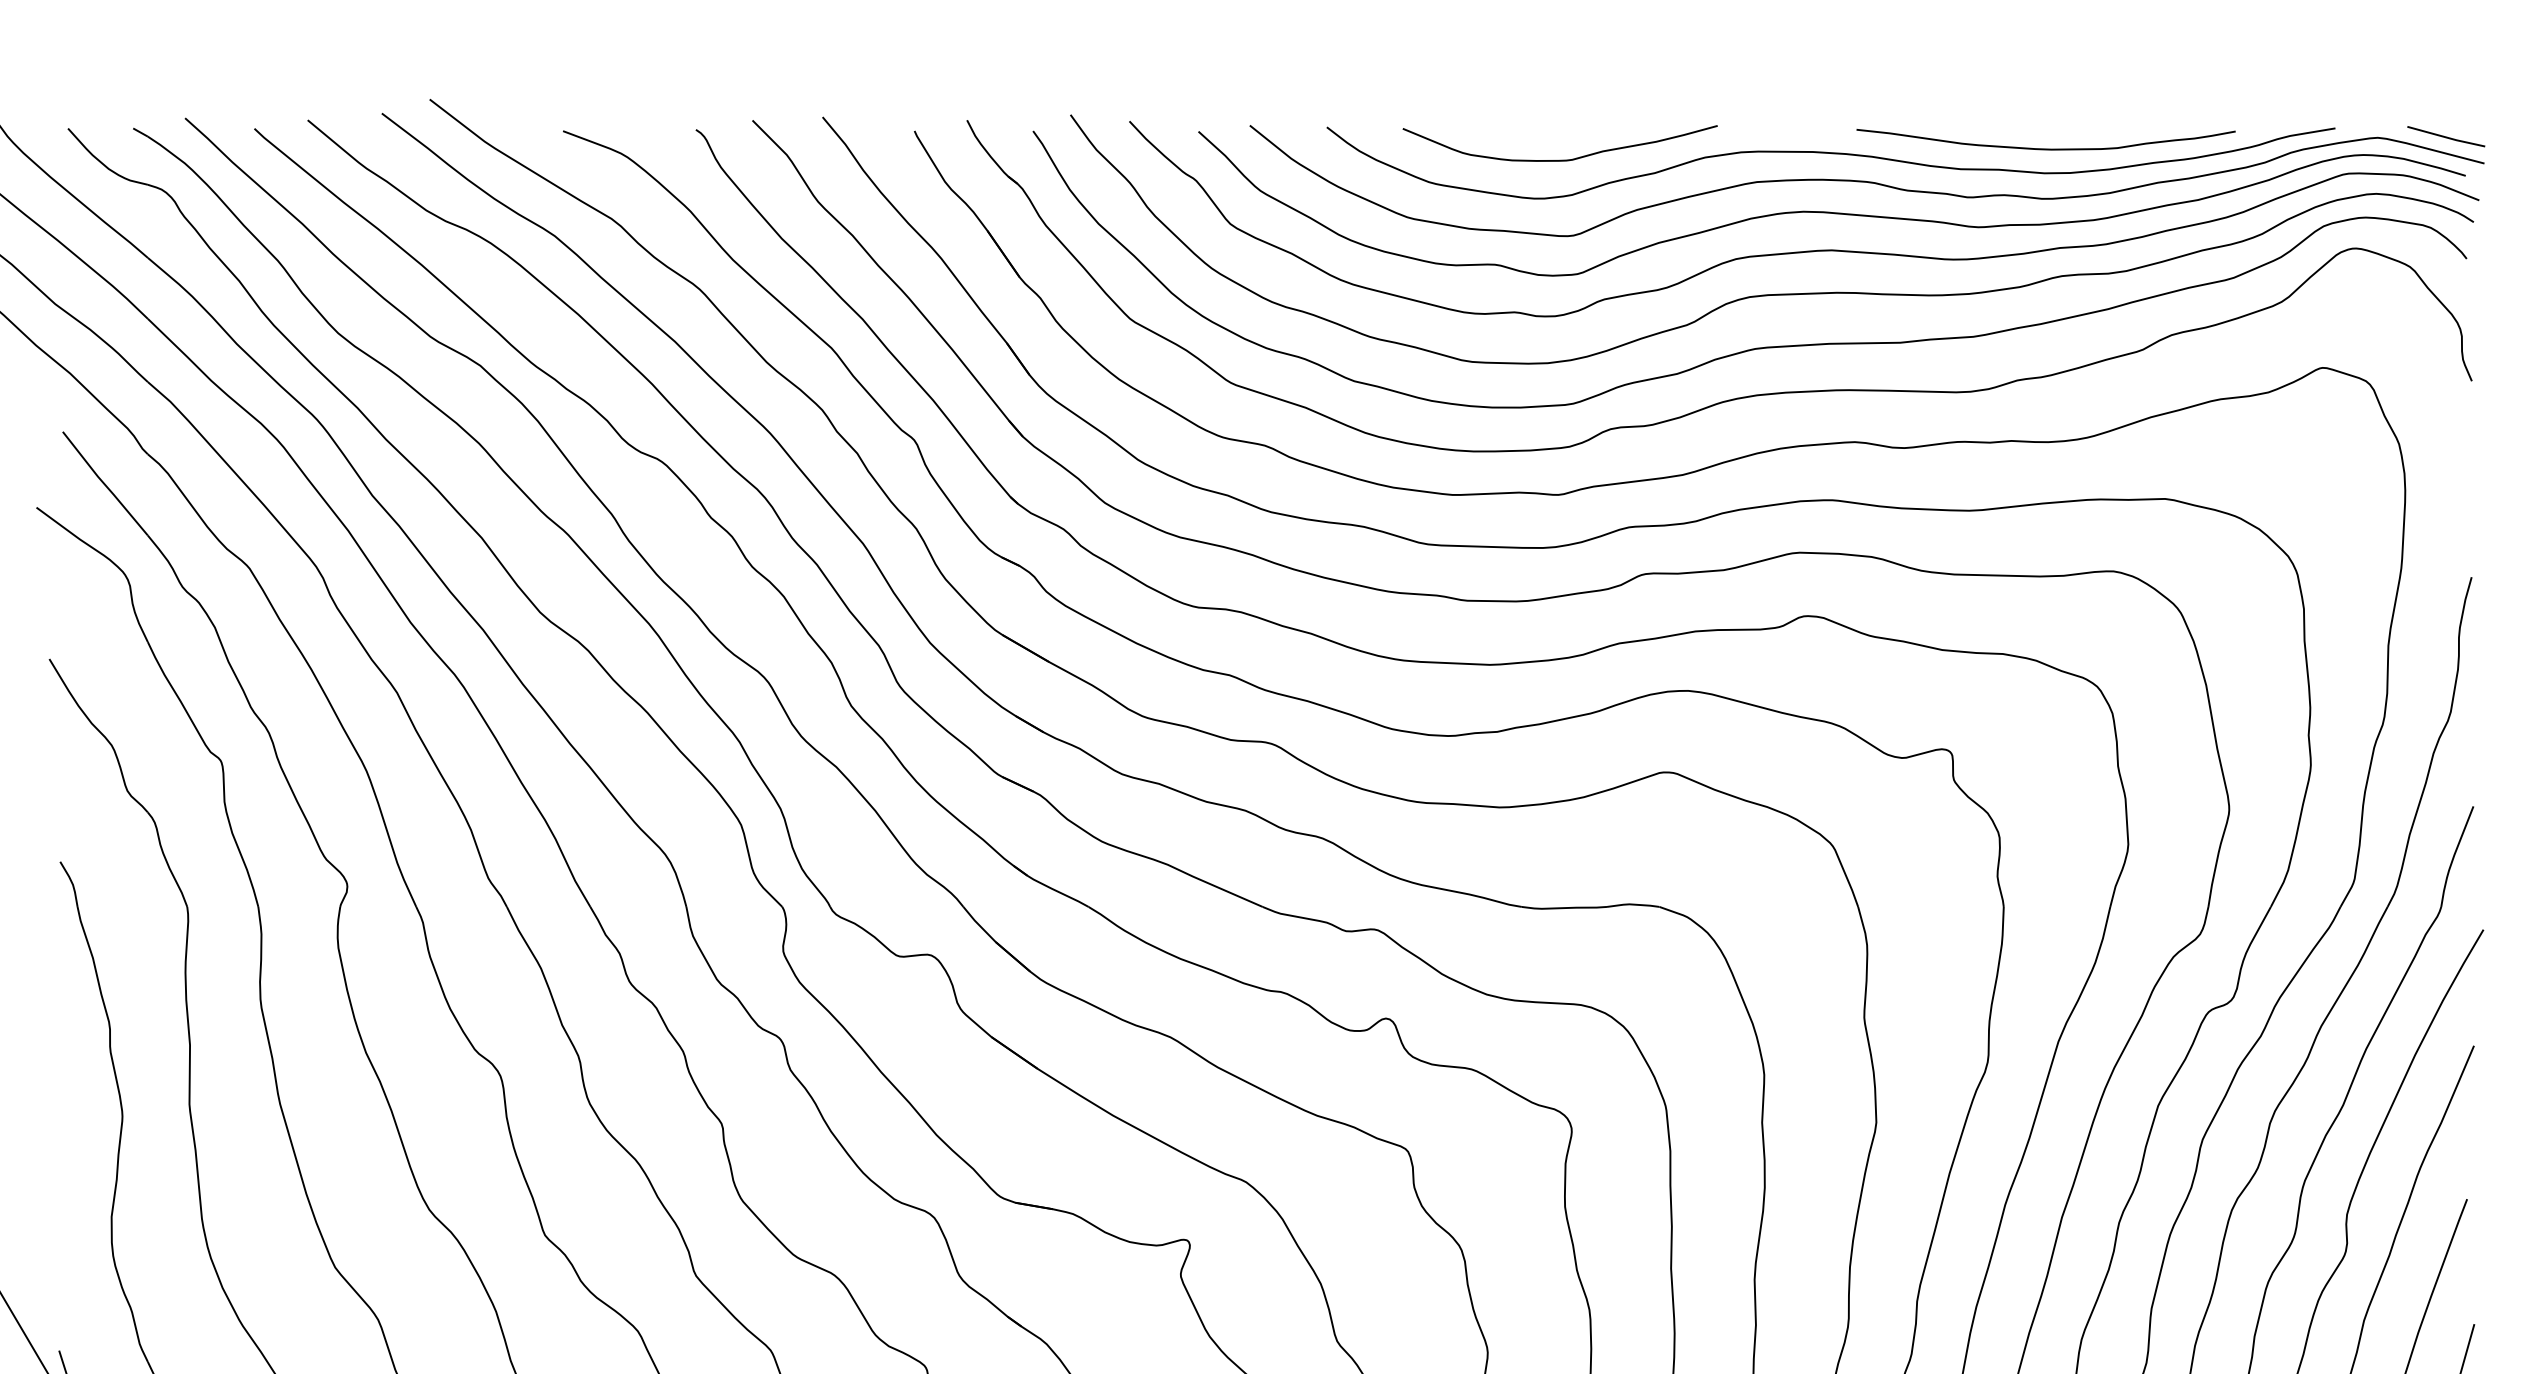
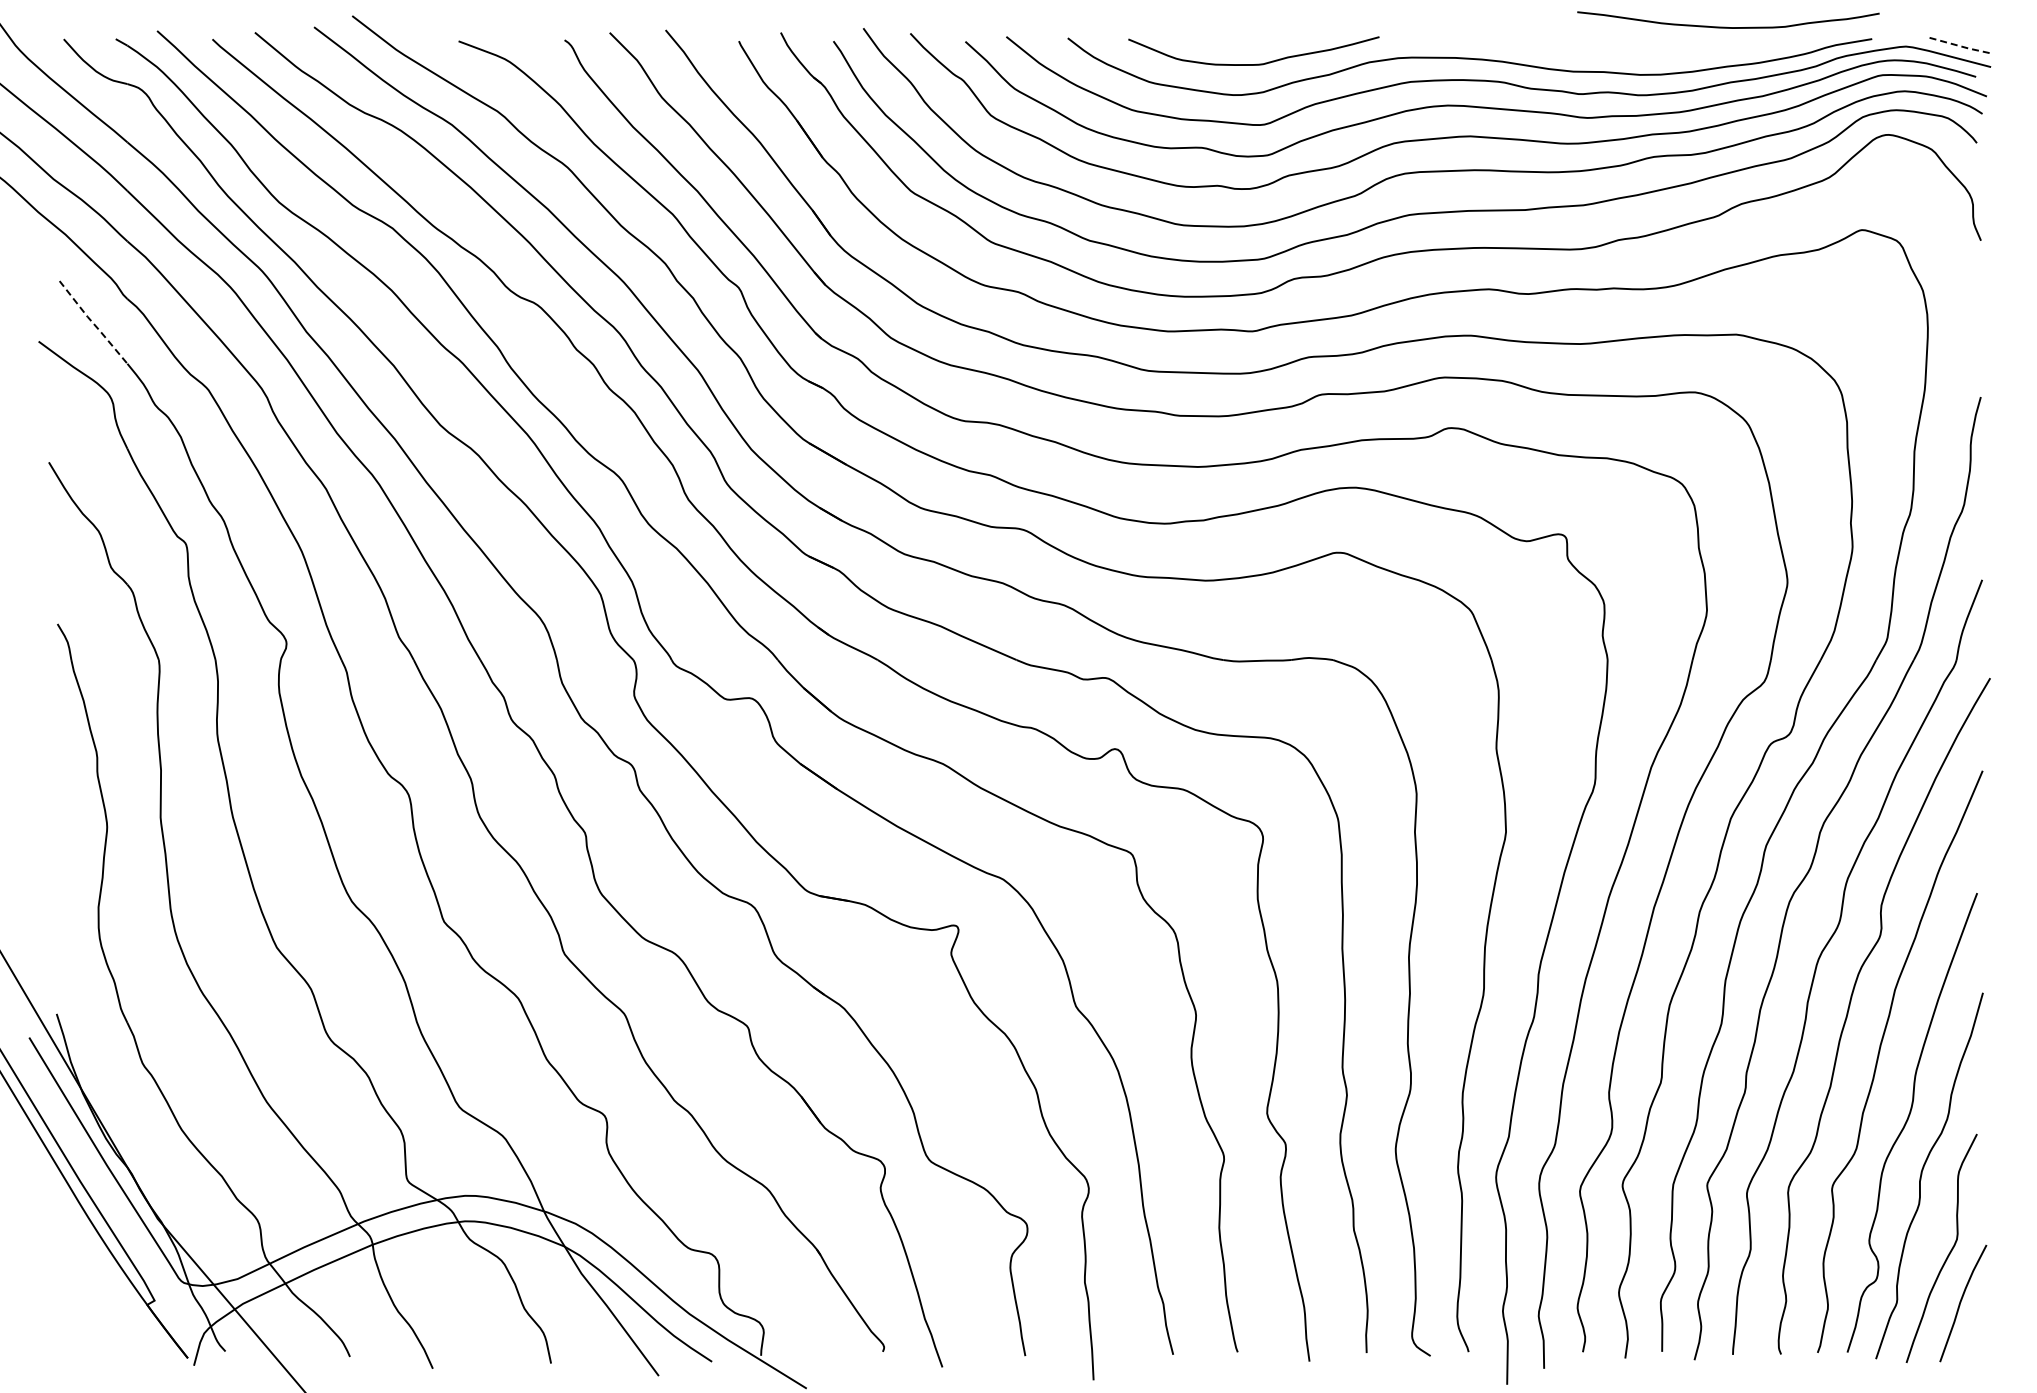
line: (2447, 137) -> (1961, 46), solid -> dashed
curve: (2043, 147) -> (1726, 26), moved
line: (105, 484) -> (93, 323), solid -> dashed

